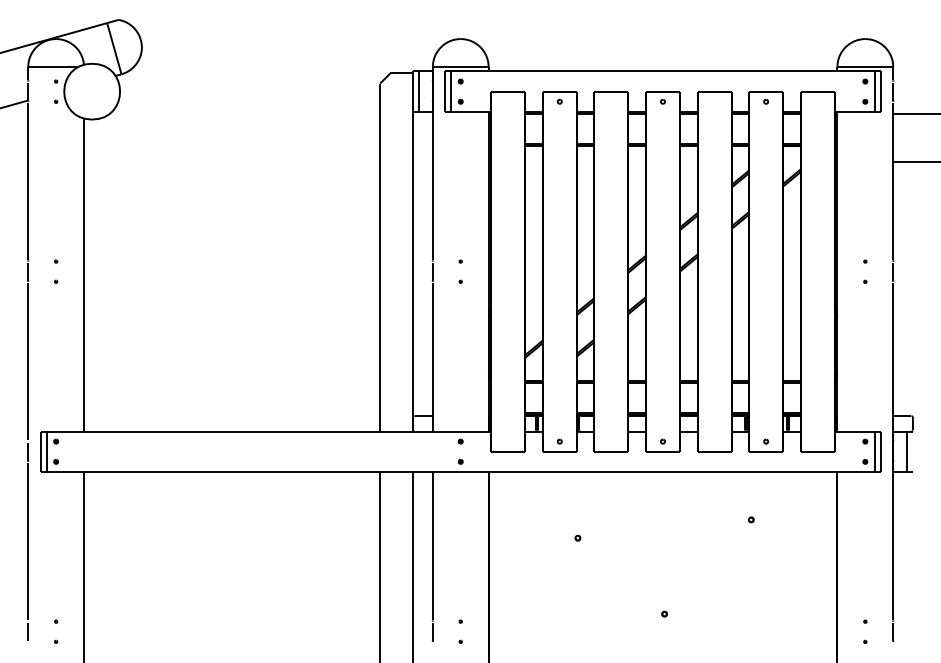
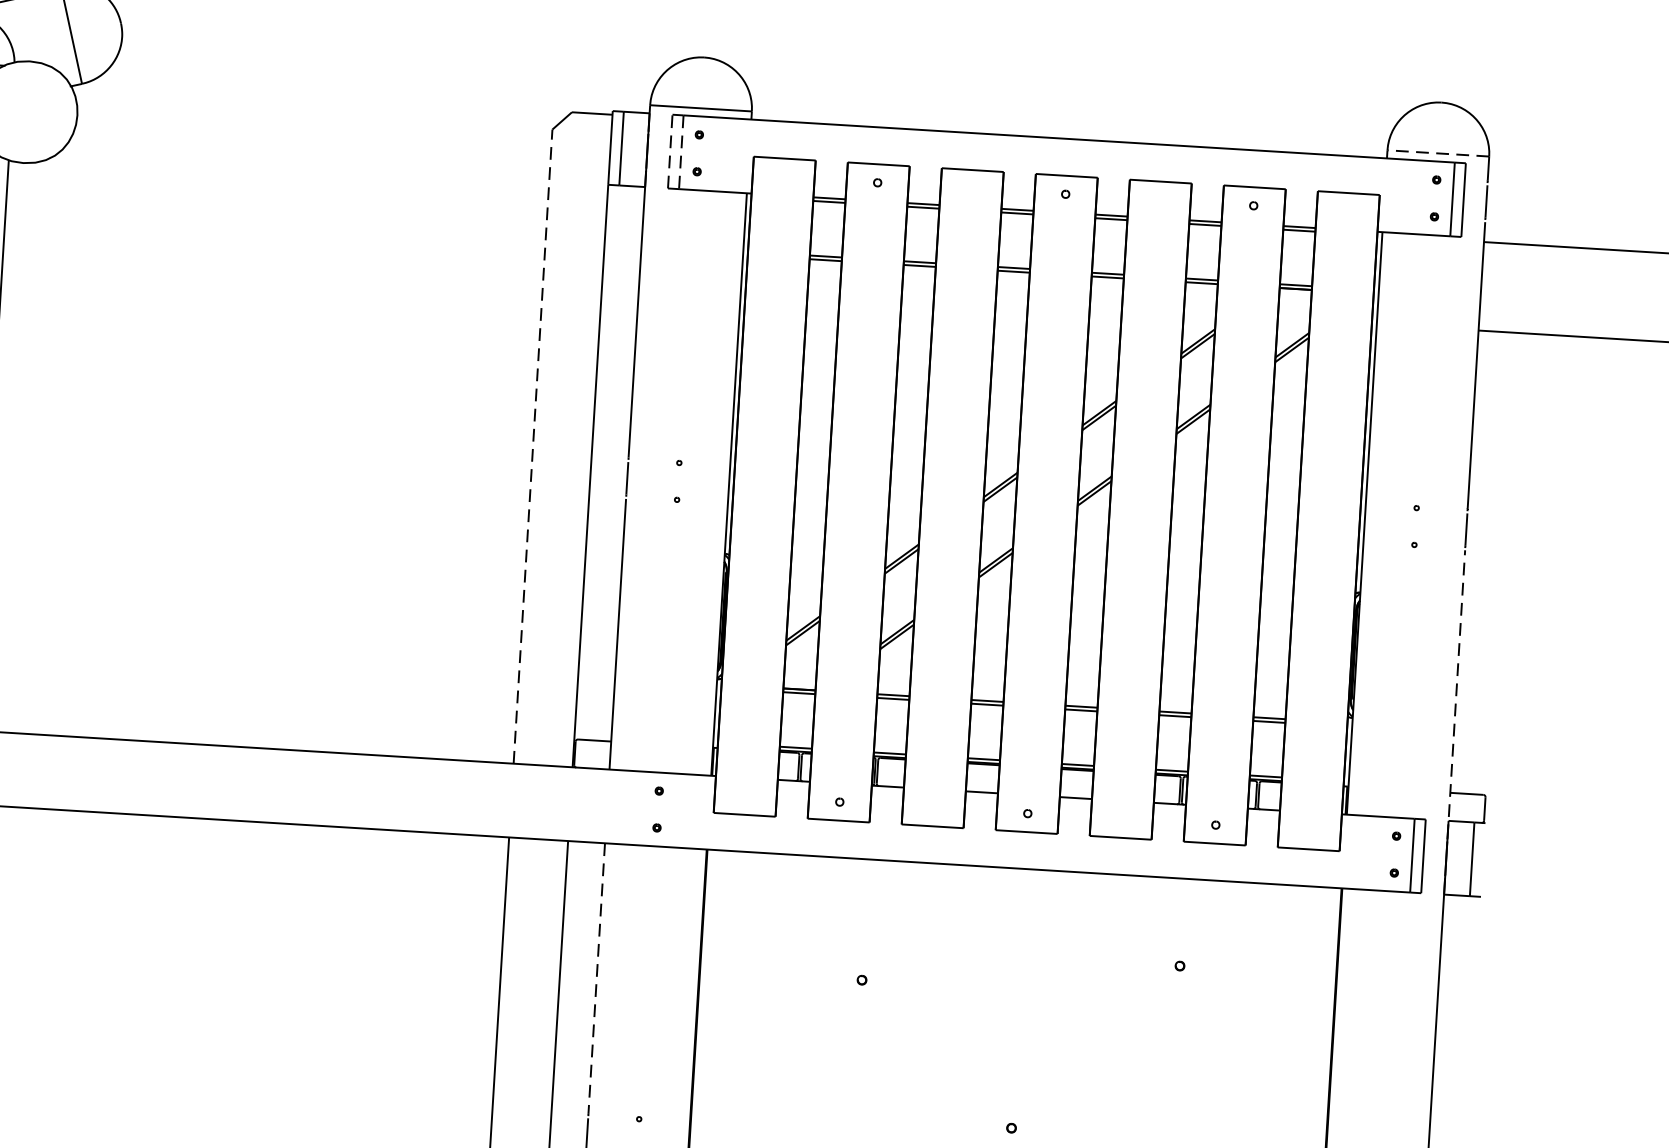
line: (865, 66) -> (1438, 152), solid -> dashed
line: (445, 91) -> (670, 151), solid -> dashed
line: (451, 92) -> (681, 153), solid -> dashed
line: (380, 257) -> (533, 446), solid -> dashed
line: (893, 361) -> (1456, 693), solid -> dashed
line: (432, 546) -> (596, 979), solid -> dashed

